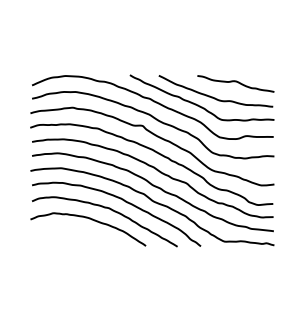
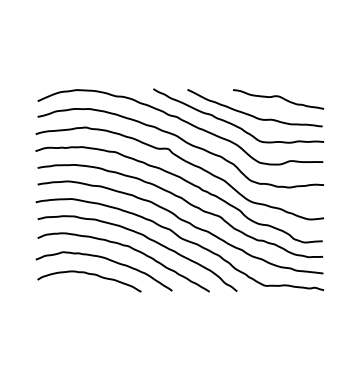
curve: (75, 232) -> (89, 274), added

